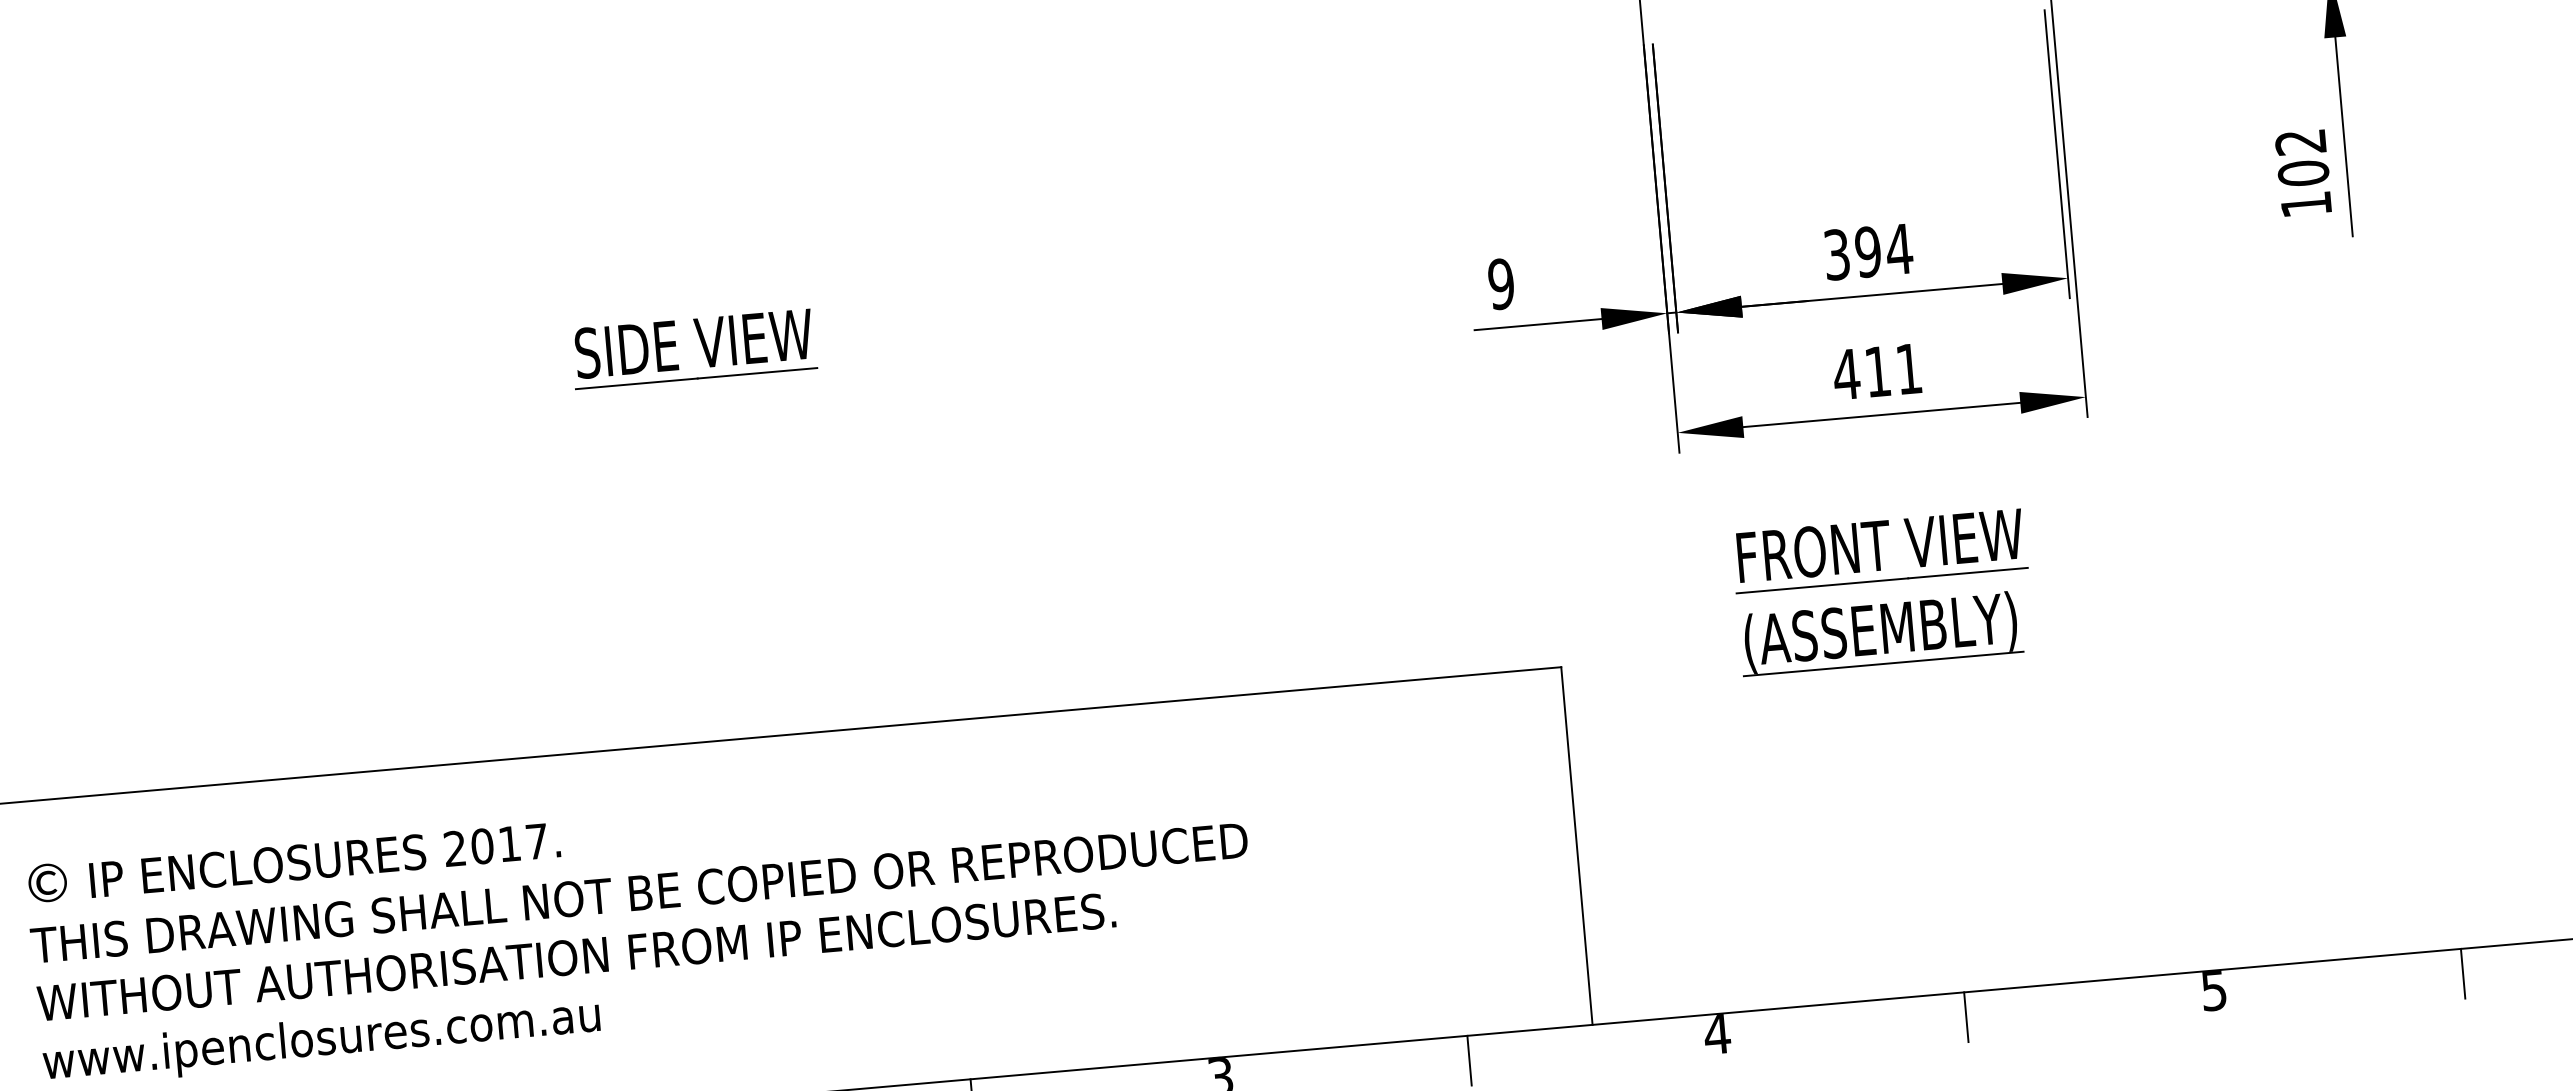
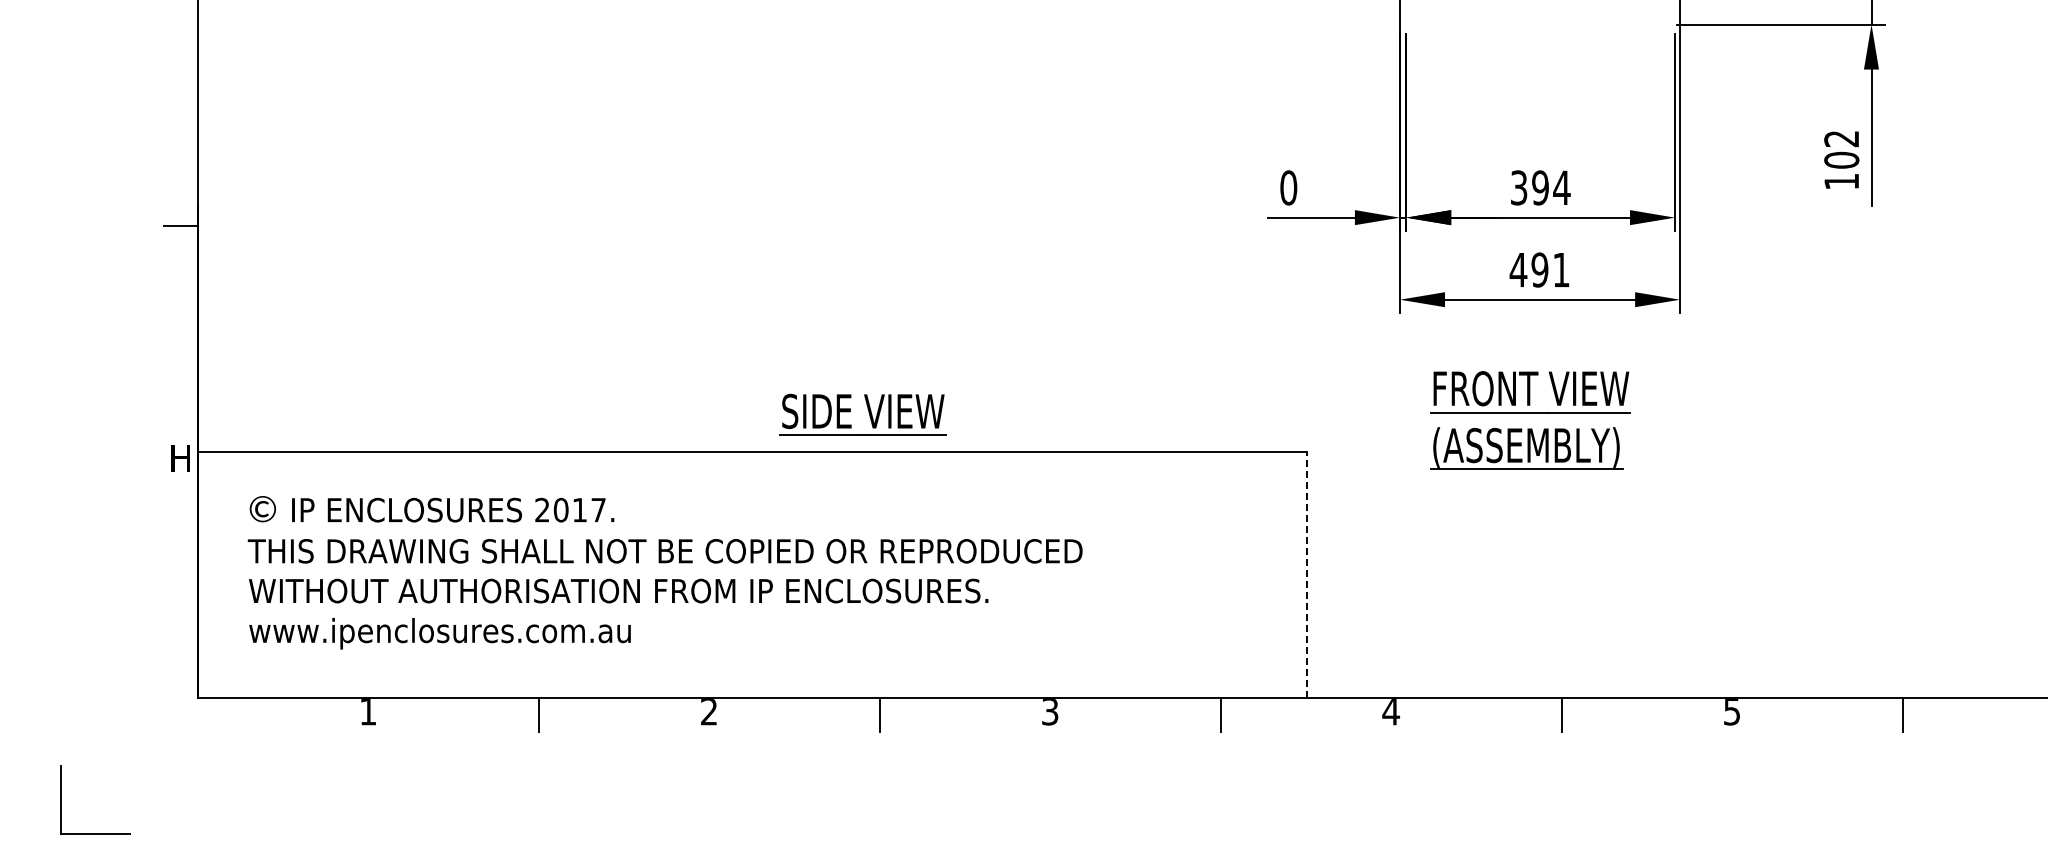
text: (1500, 283) -> (1288, 187), 9 -> 0
part: (701, 346) -> (868, 413), moved
text: (1877, 371) -> (1539, 269), 411 -> 491
line: (1576, 846) -> (1306, 575), solid -> dashed

